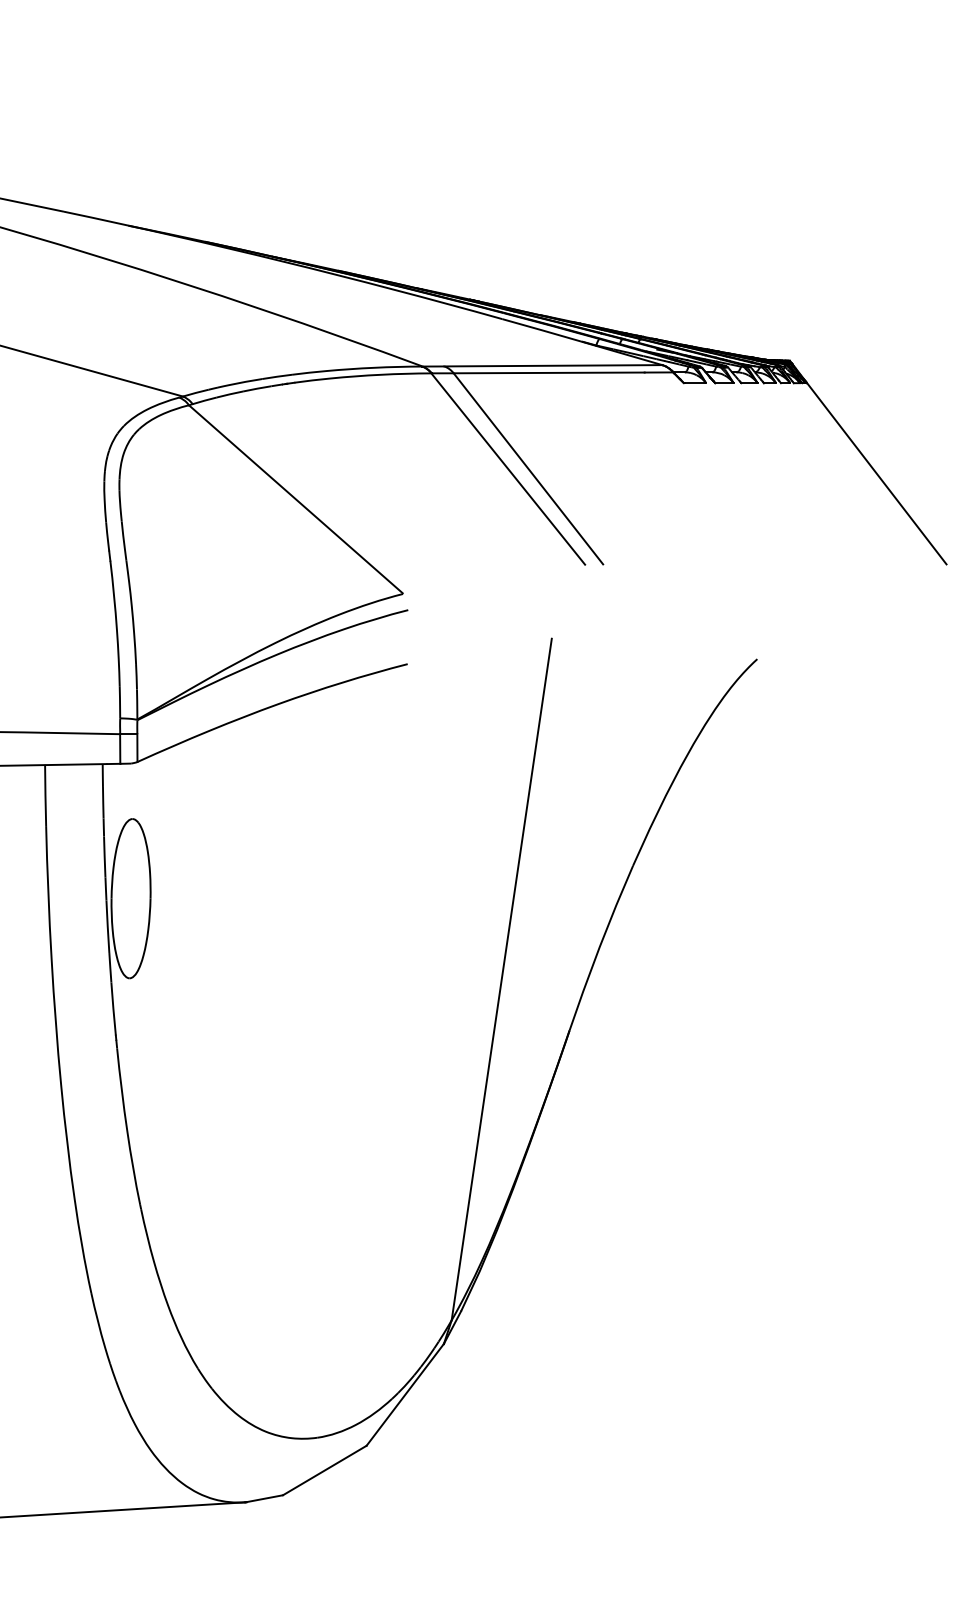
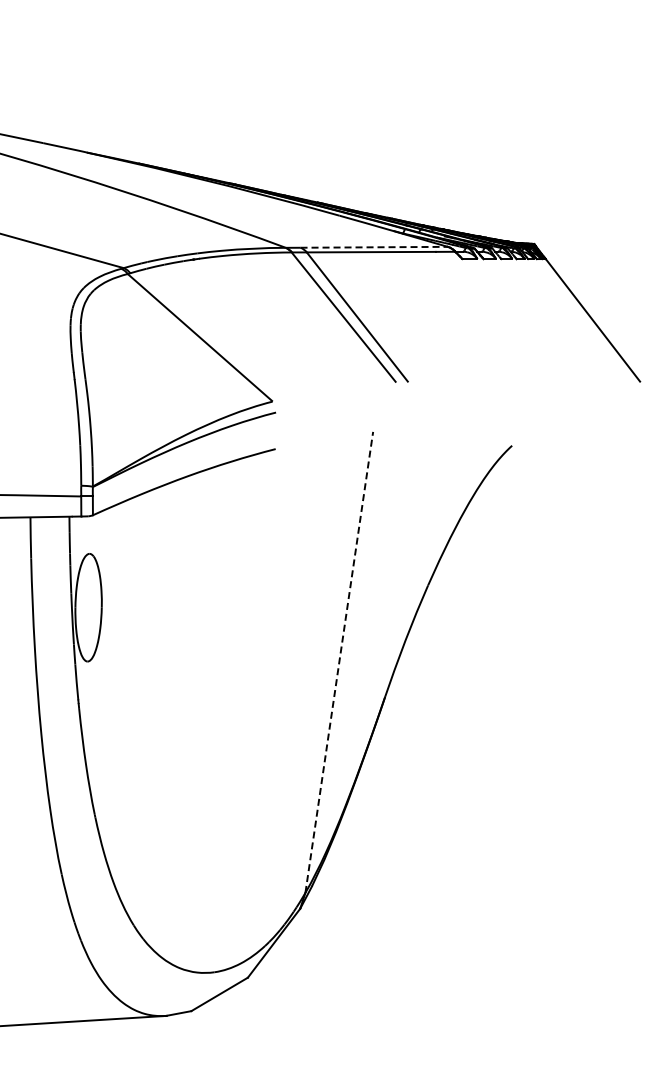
line: (553, 366) -> (374, 247), solid -> dashed
line: (502, 979) -> (339, 662), solid -> dashed

